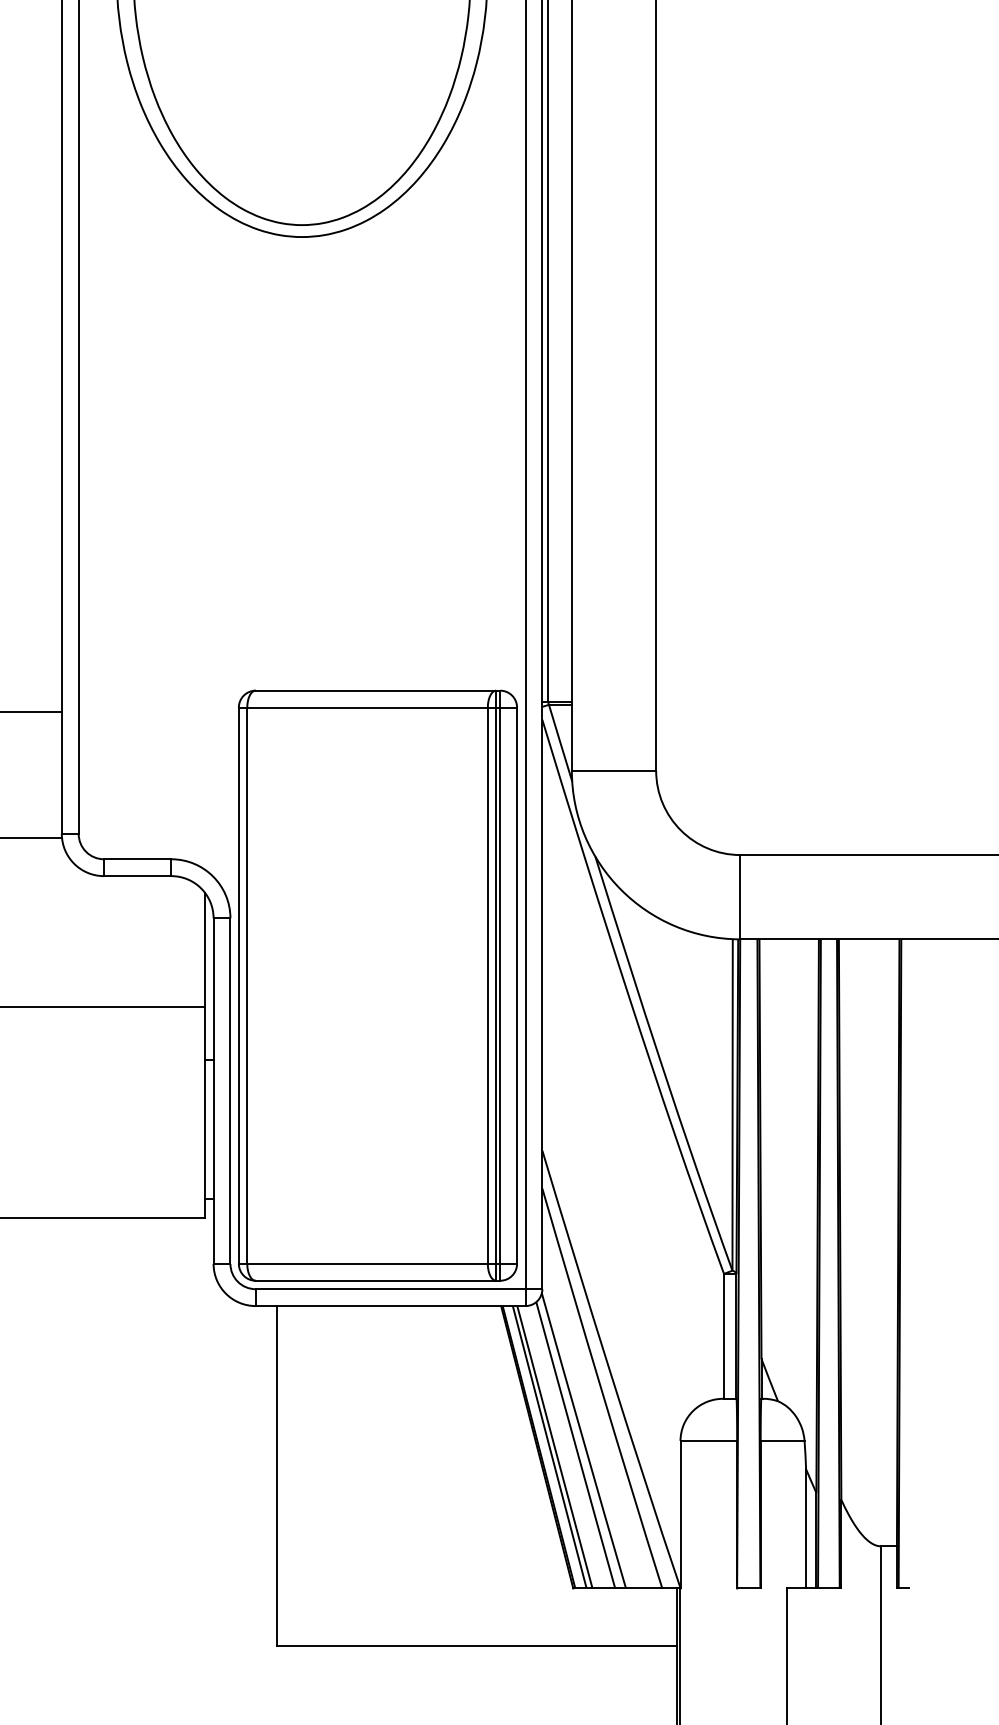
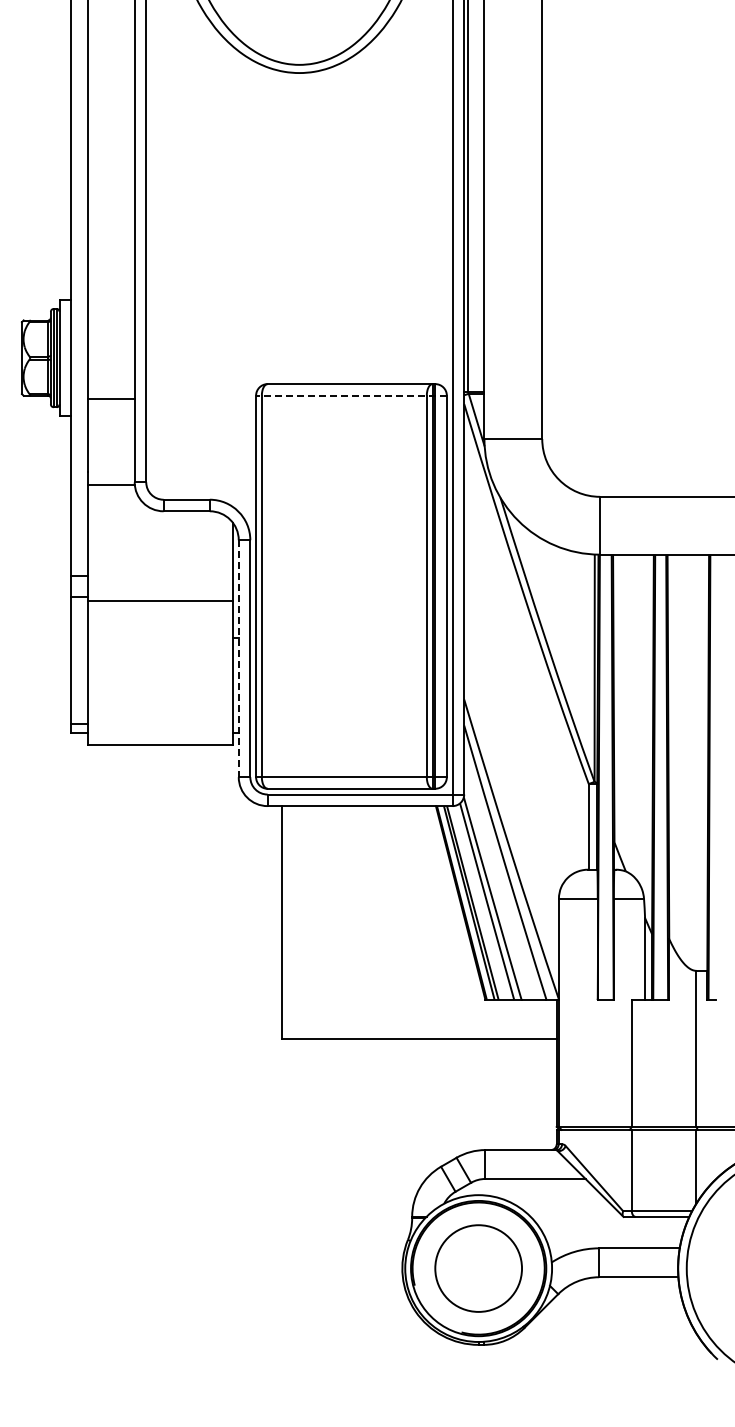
line: (376, 707) -> (350, 395), solid -> dashed
line: (213, 1090) -> (238, 658), solid -> dashed

